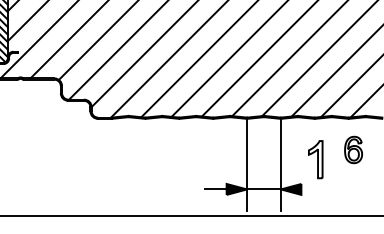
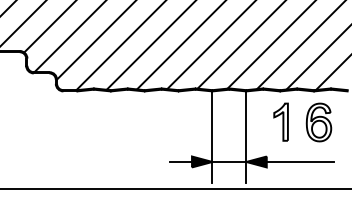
part: (353, 149) -> (318, 122), size x1.43
part: (315, 159) -> (280, 122), moved
line: (334, 189) -> (299, 162), added

